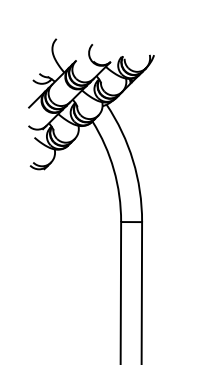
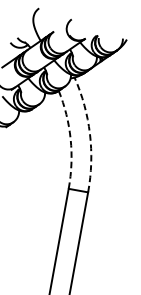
arc: (133, 160) -> (90, 133), solid -> dashed
arc: (113, 169) -> (70, 138), solid -> dashed

